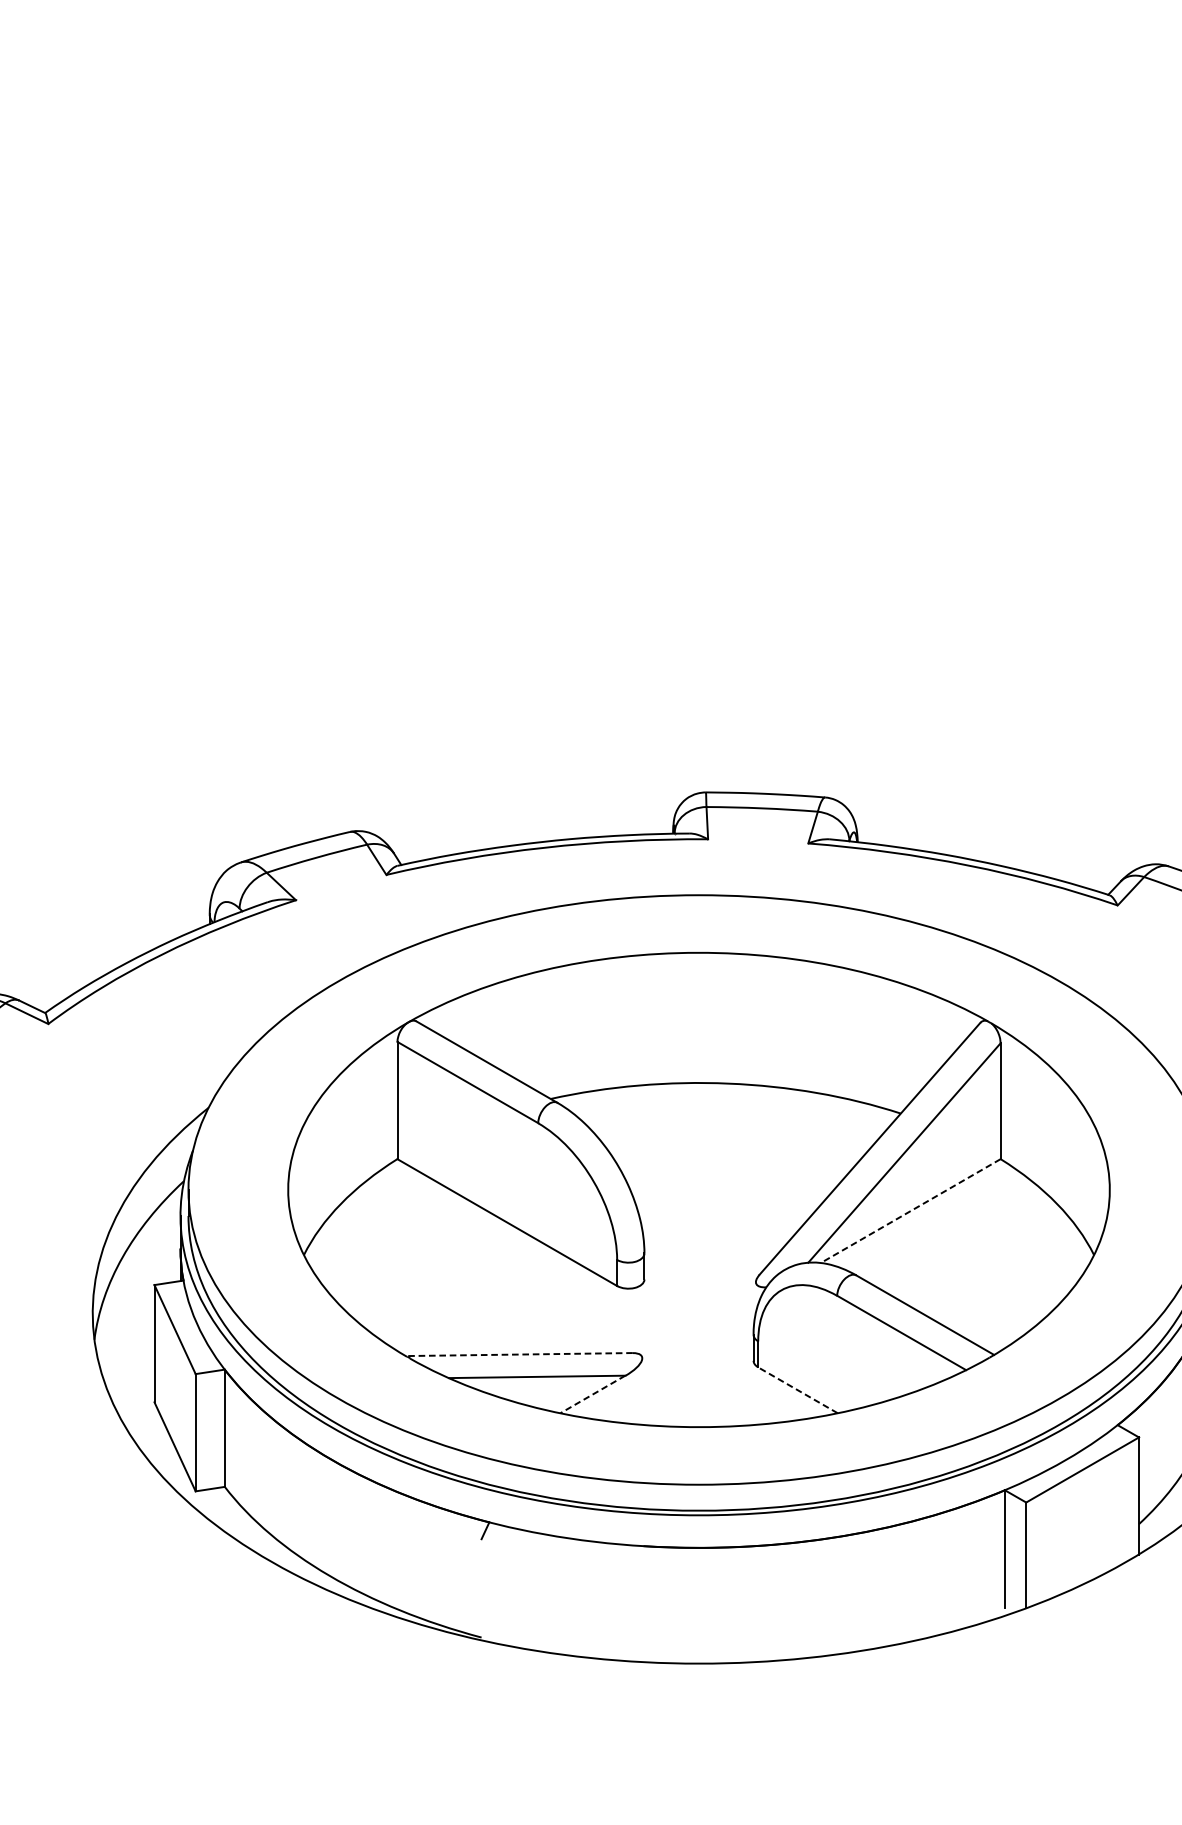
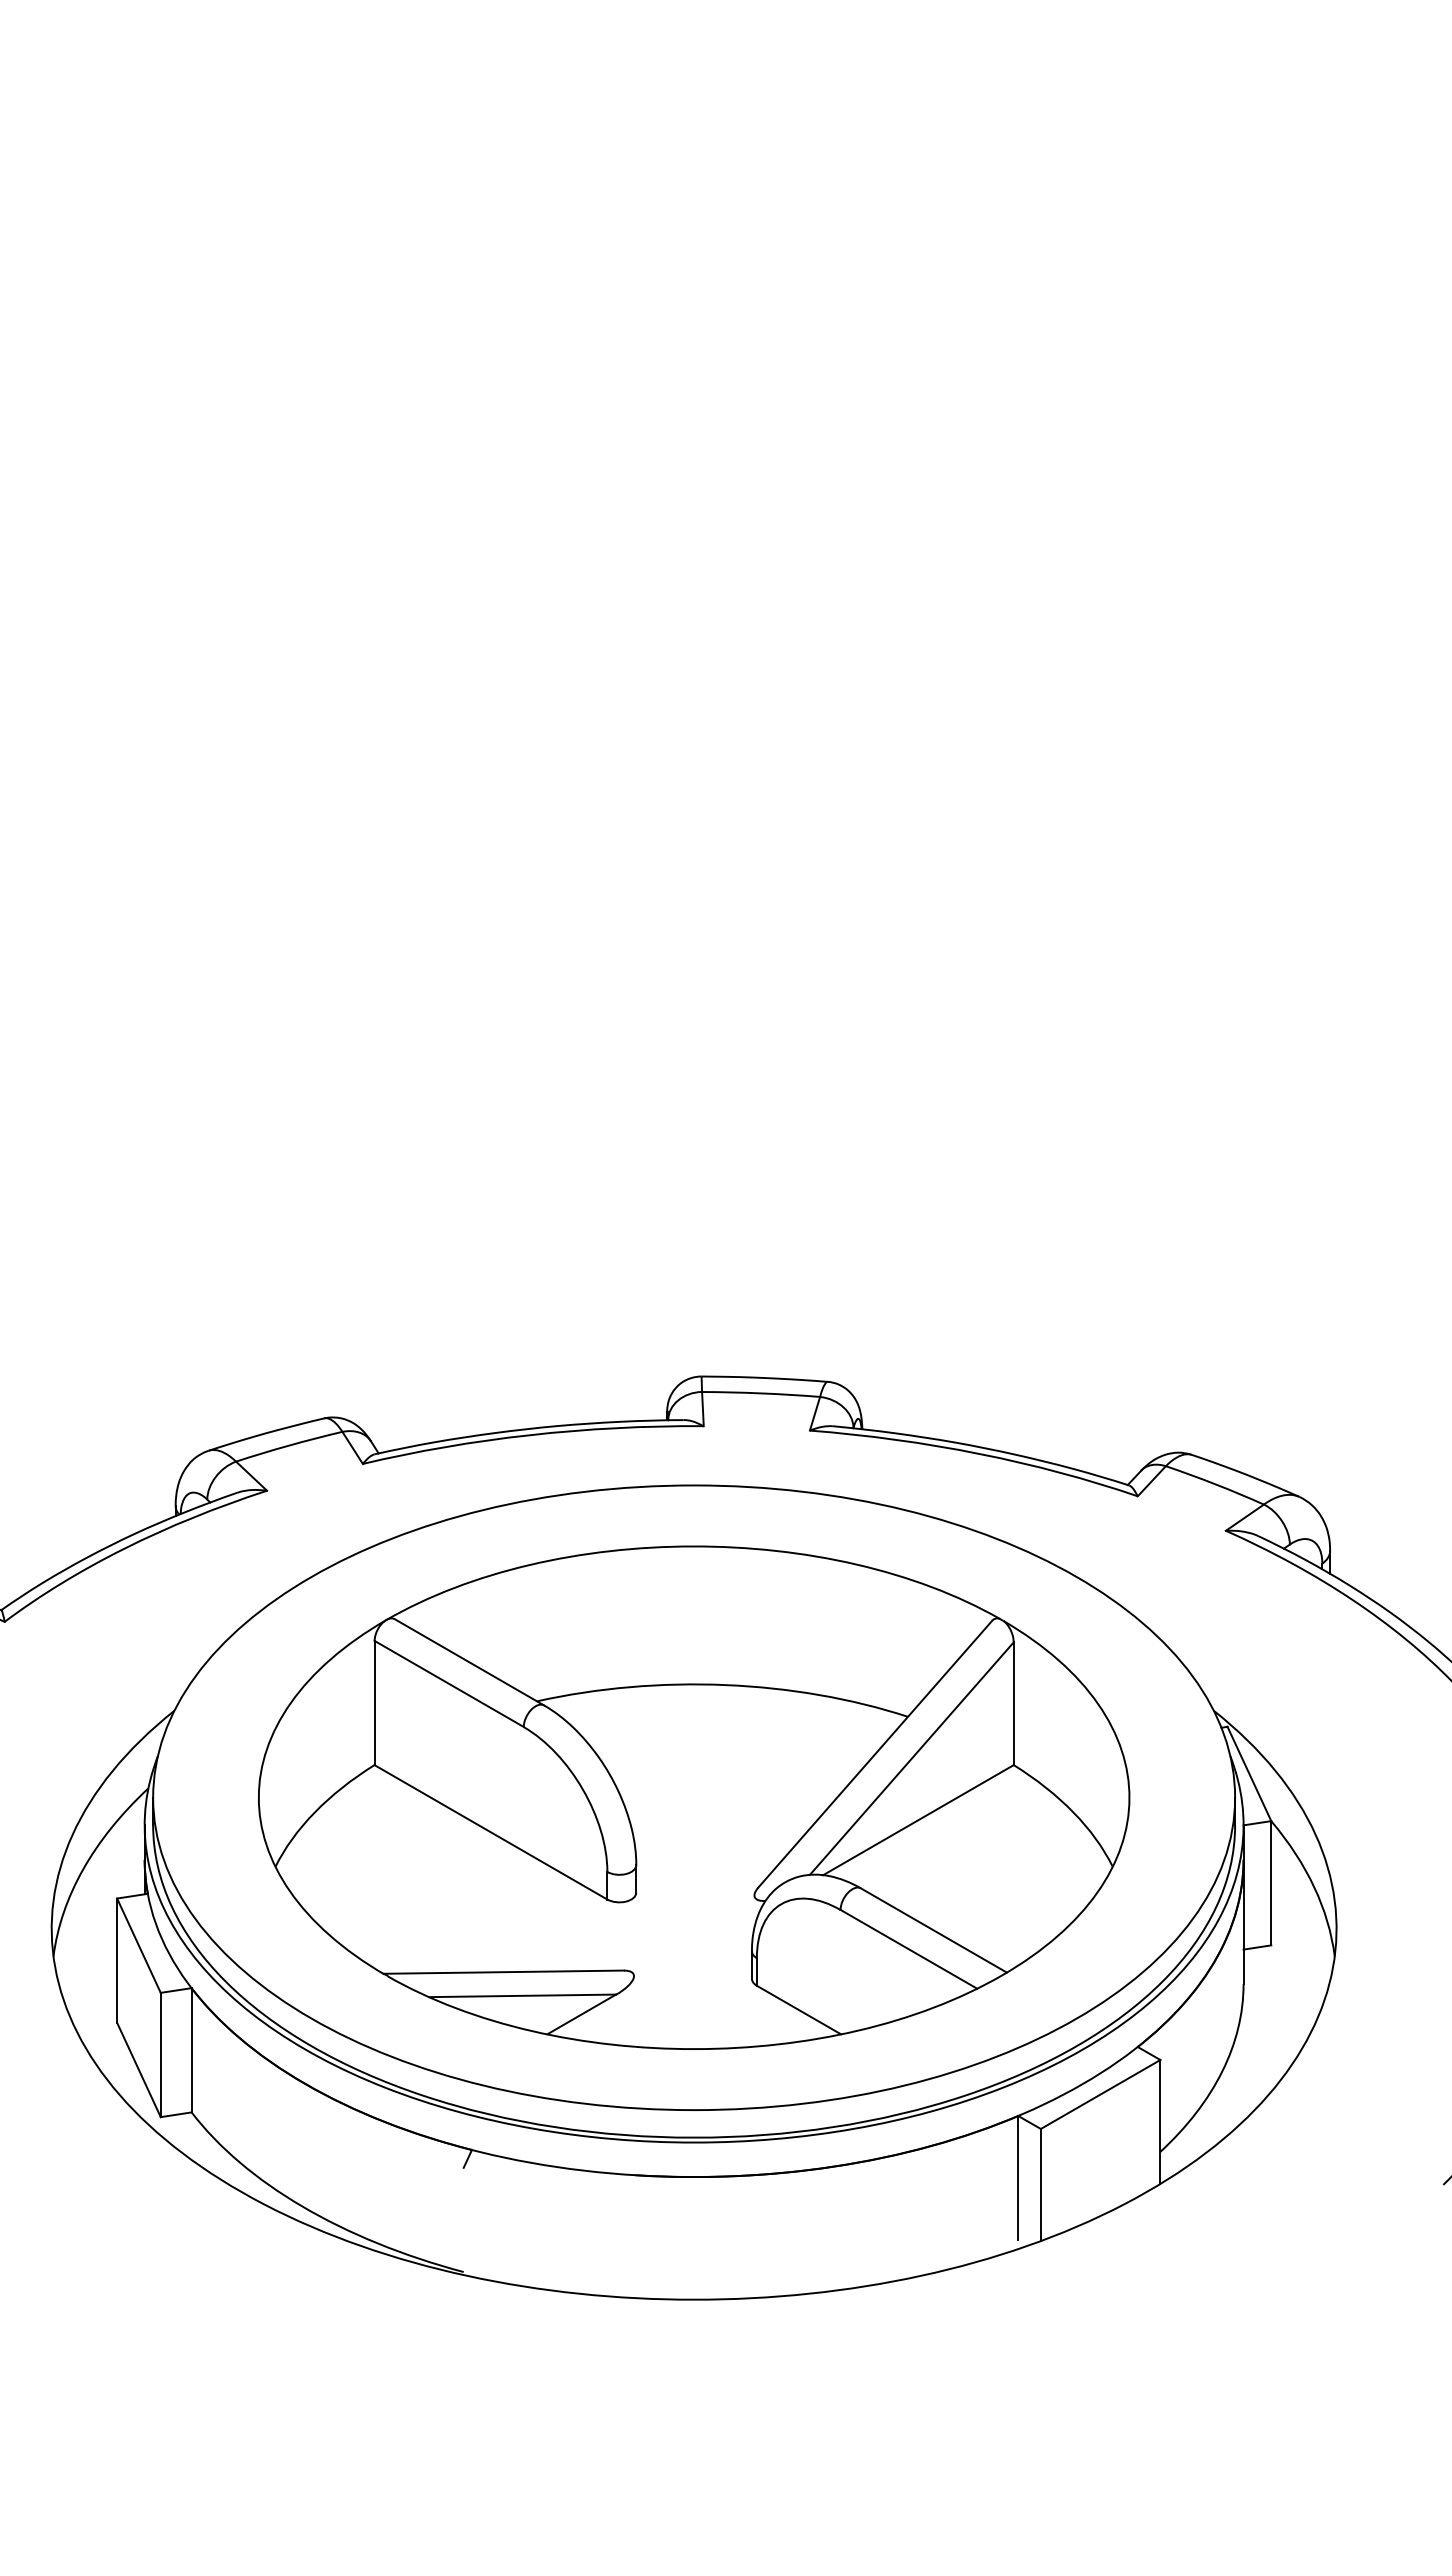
line: (909, 1211) -> (917, 1820), dashed -> solid
line: (519, 1354) -> (503, 1972), dashed -> solid
line: (797, 1390) -> (798, 2010), dashed -> solid
line: (592, 1394) -> (581, 2014), dashed -> solid

